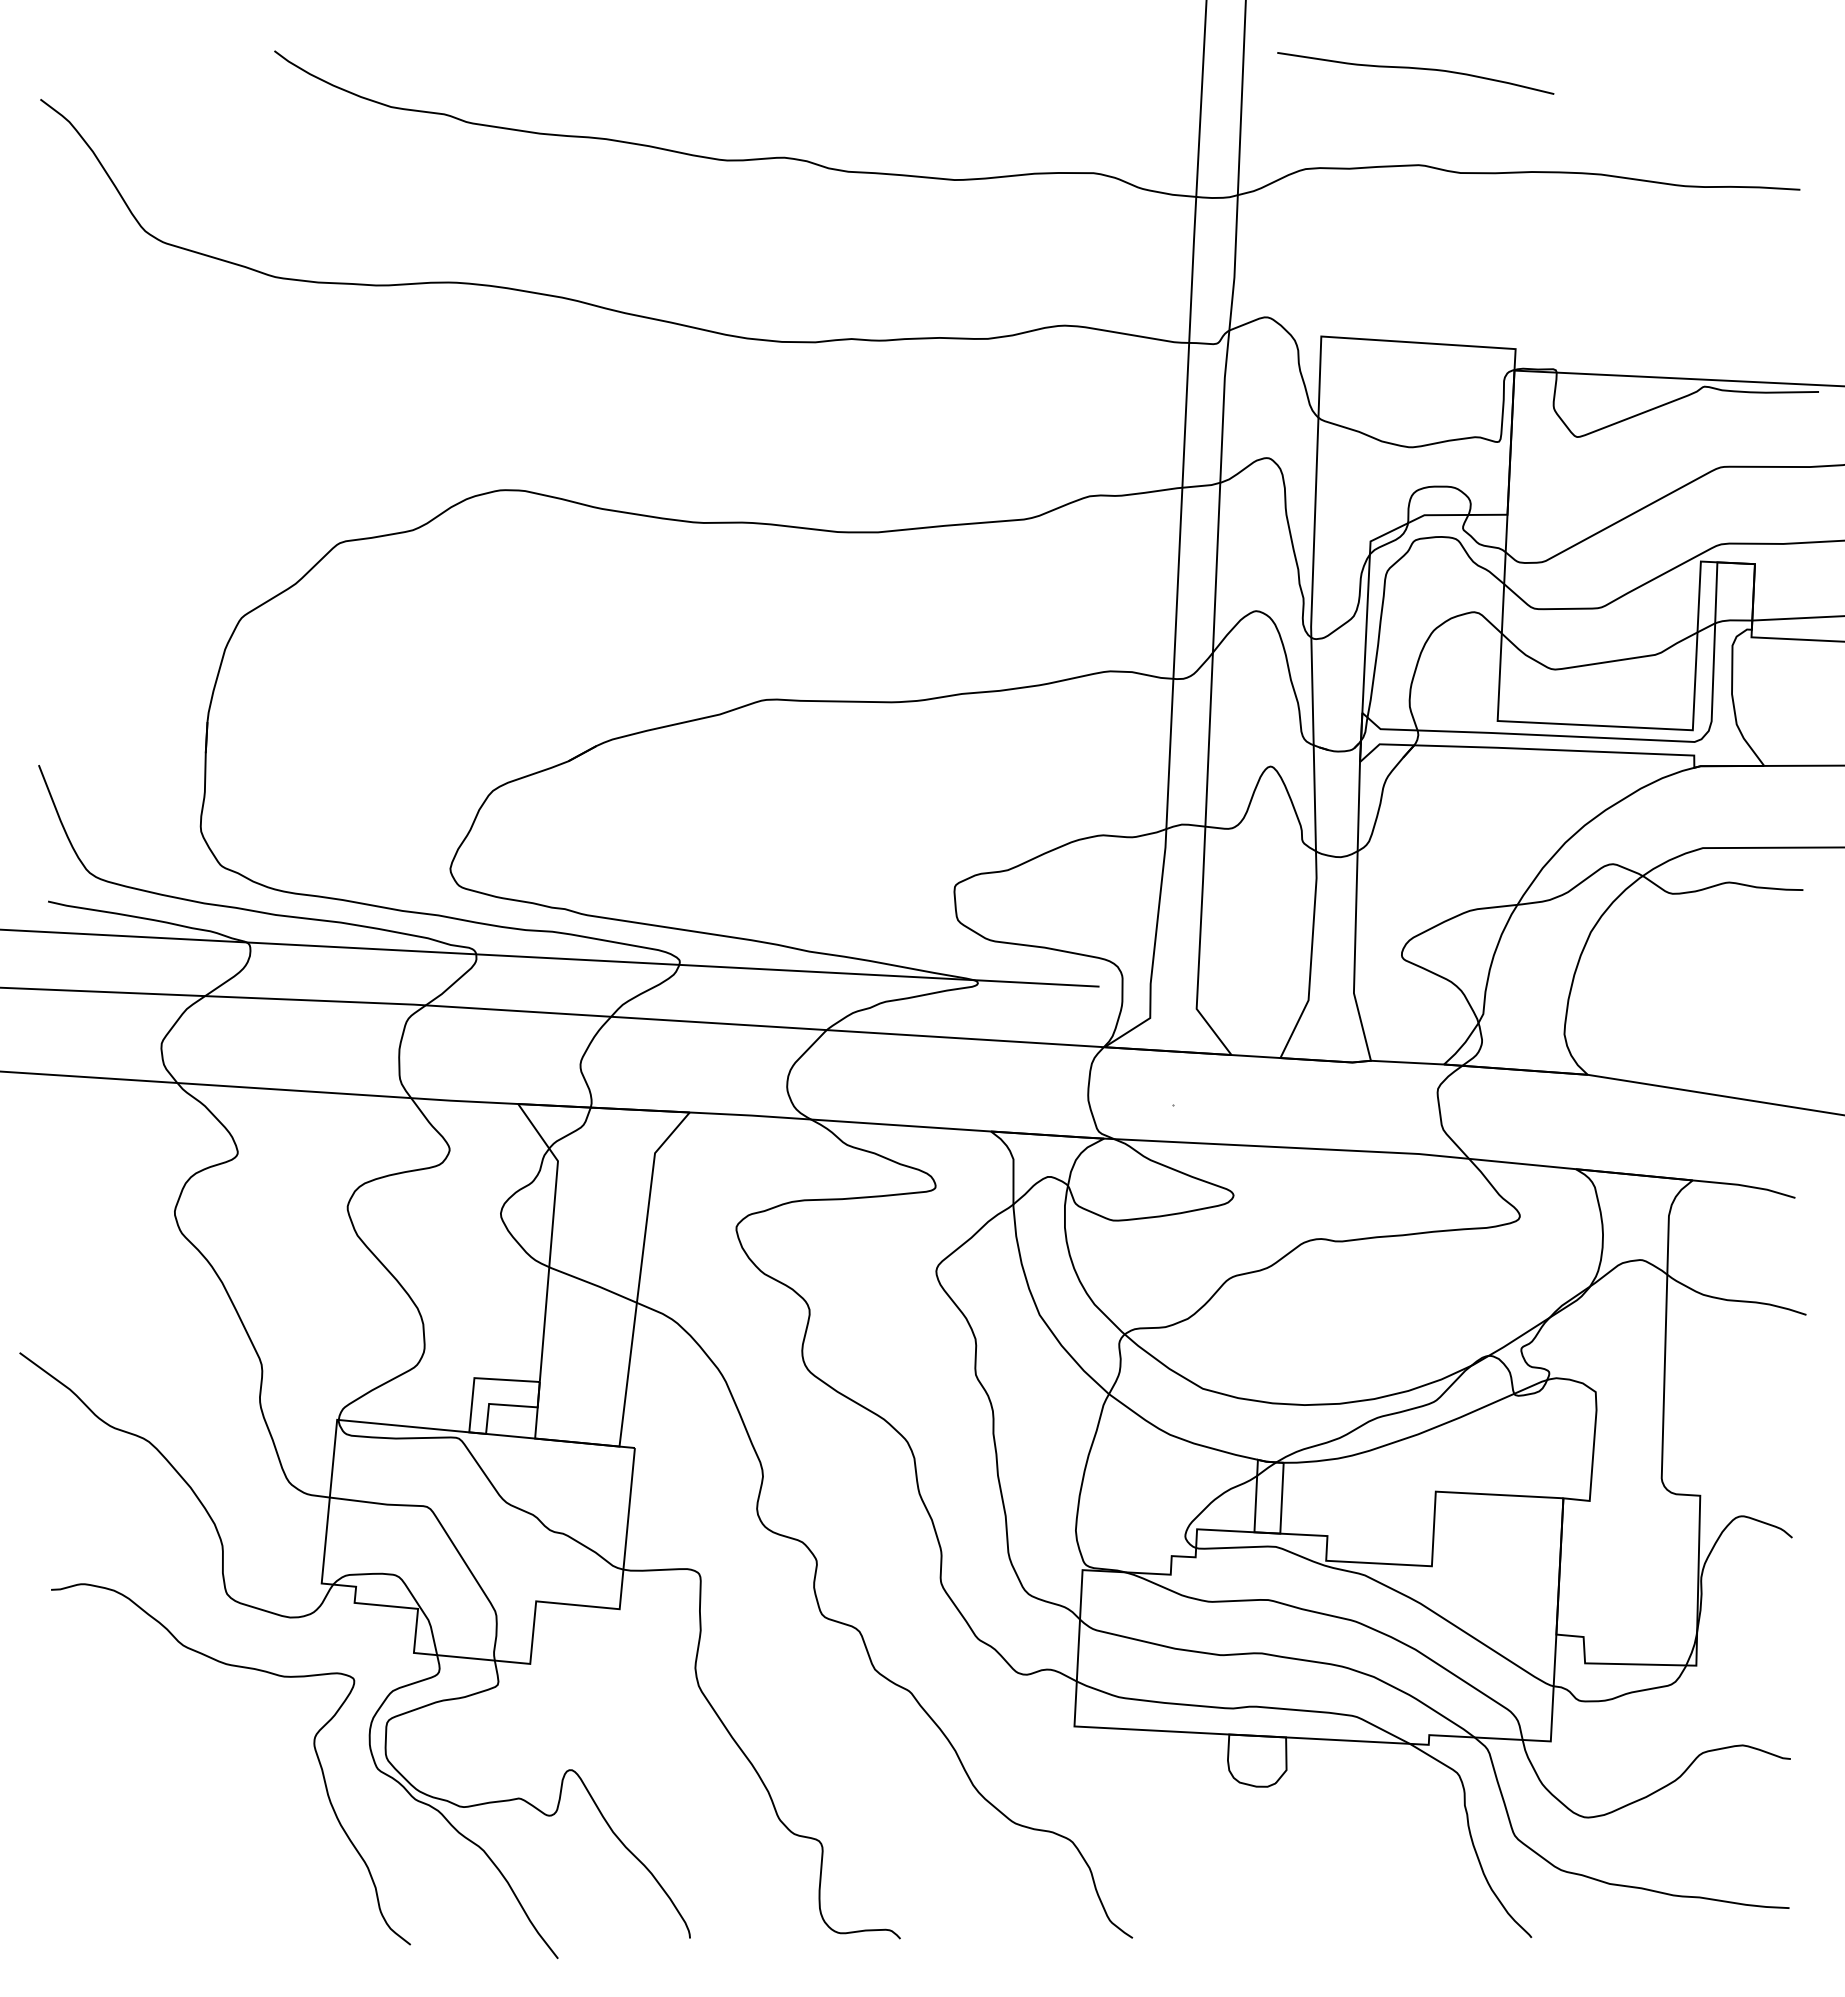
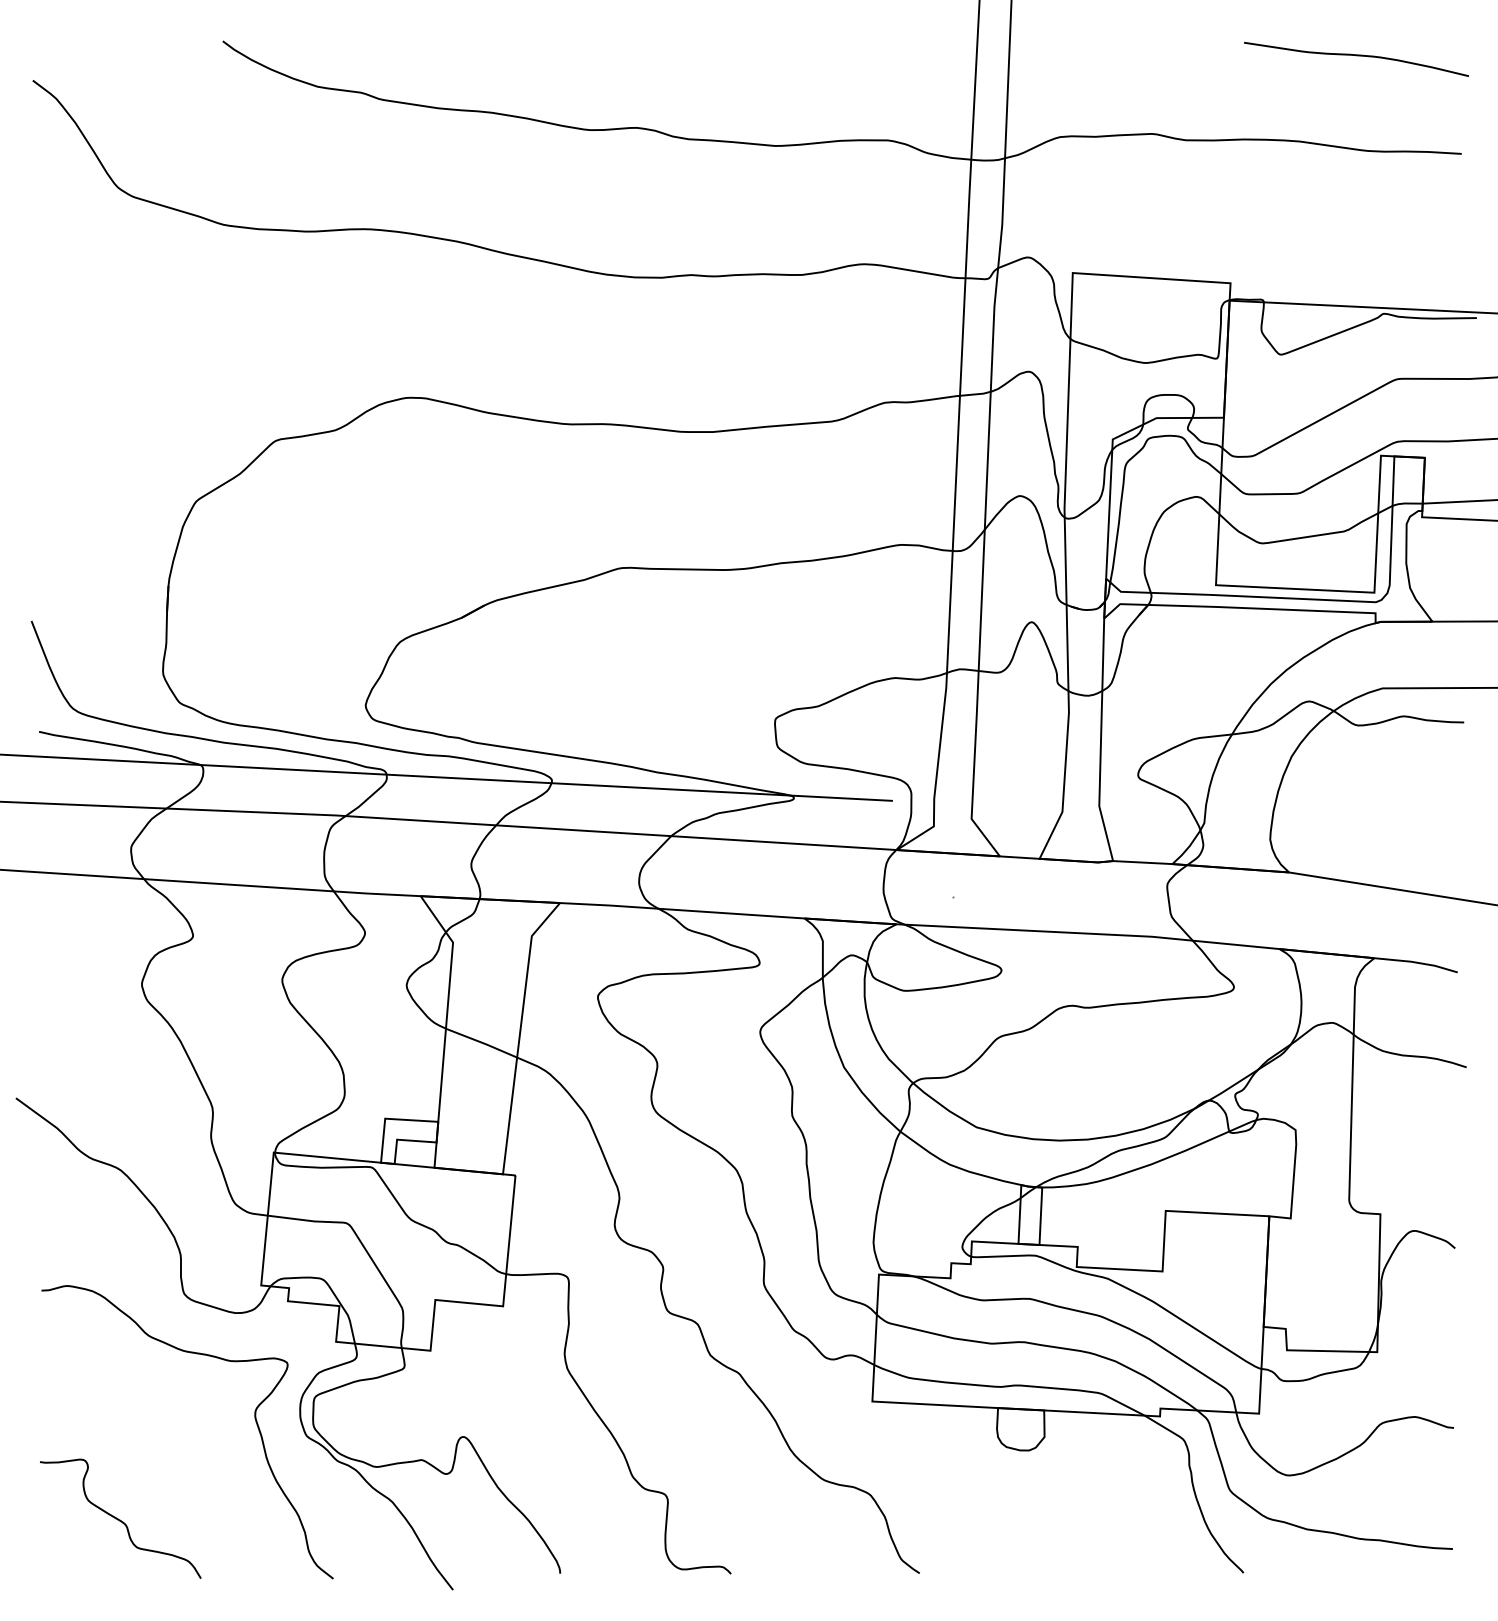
curve: (1415, 69) -> (1356, 56), moved
curve: (147, 1871) -> (119, 1519), added

